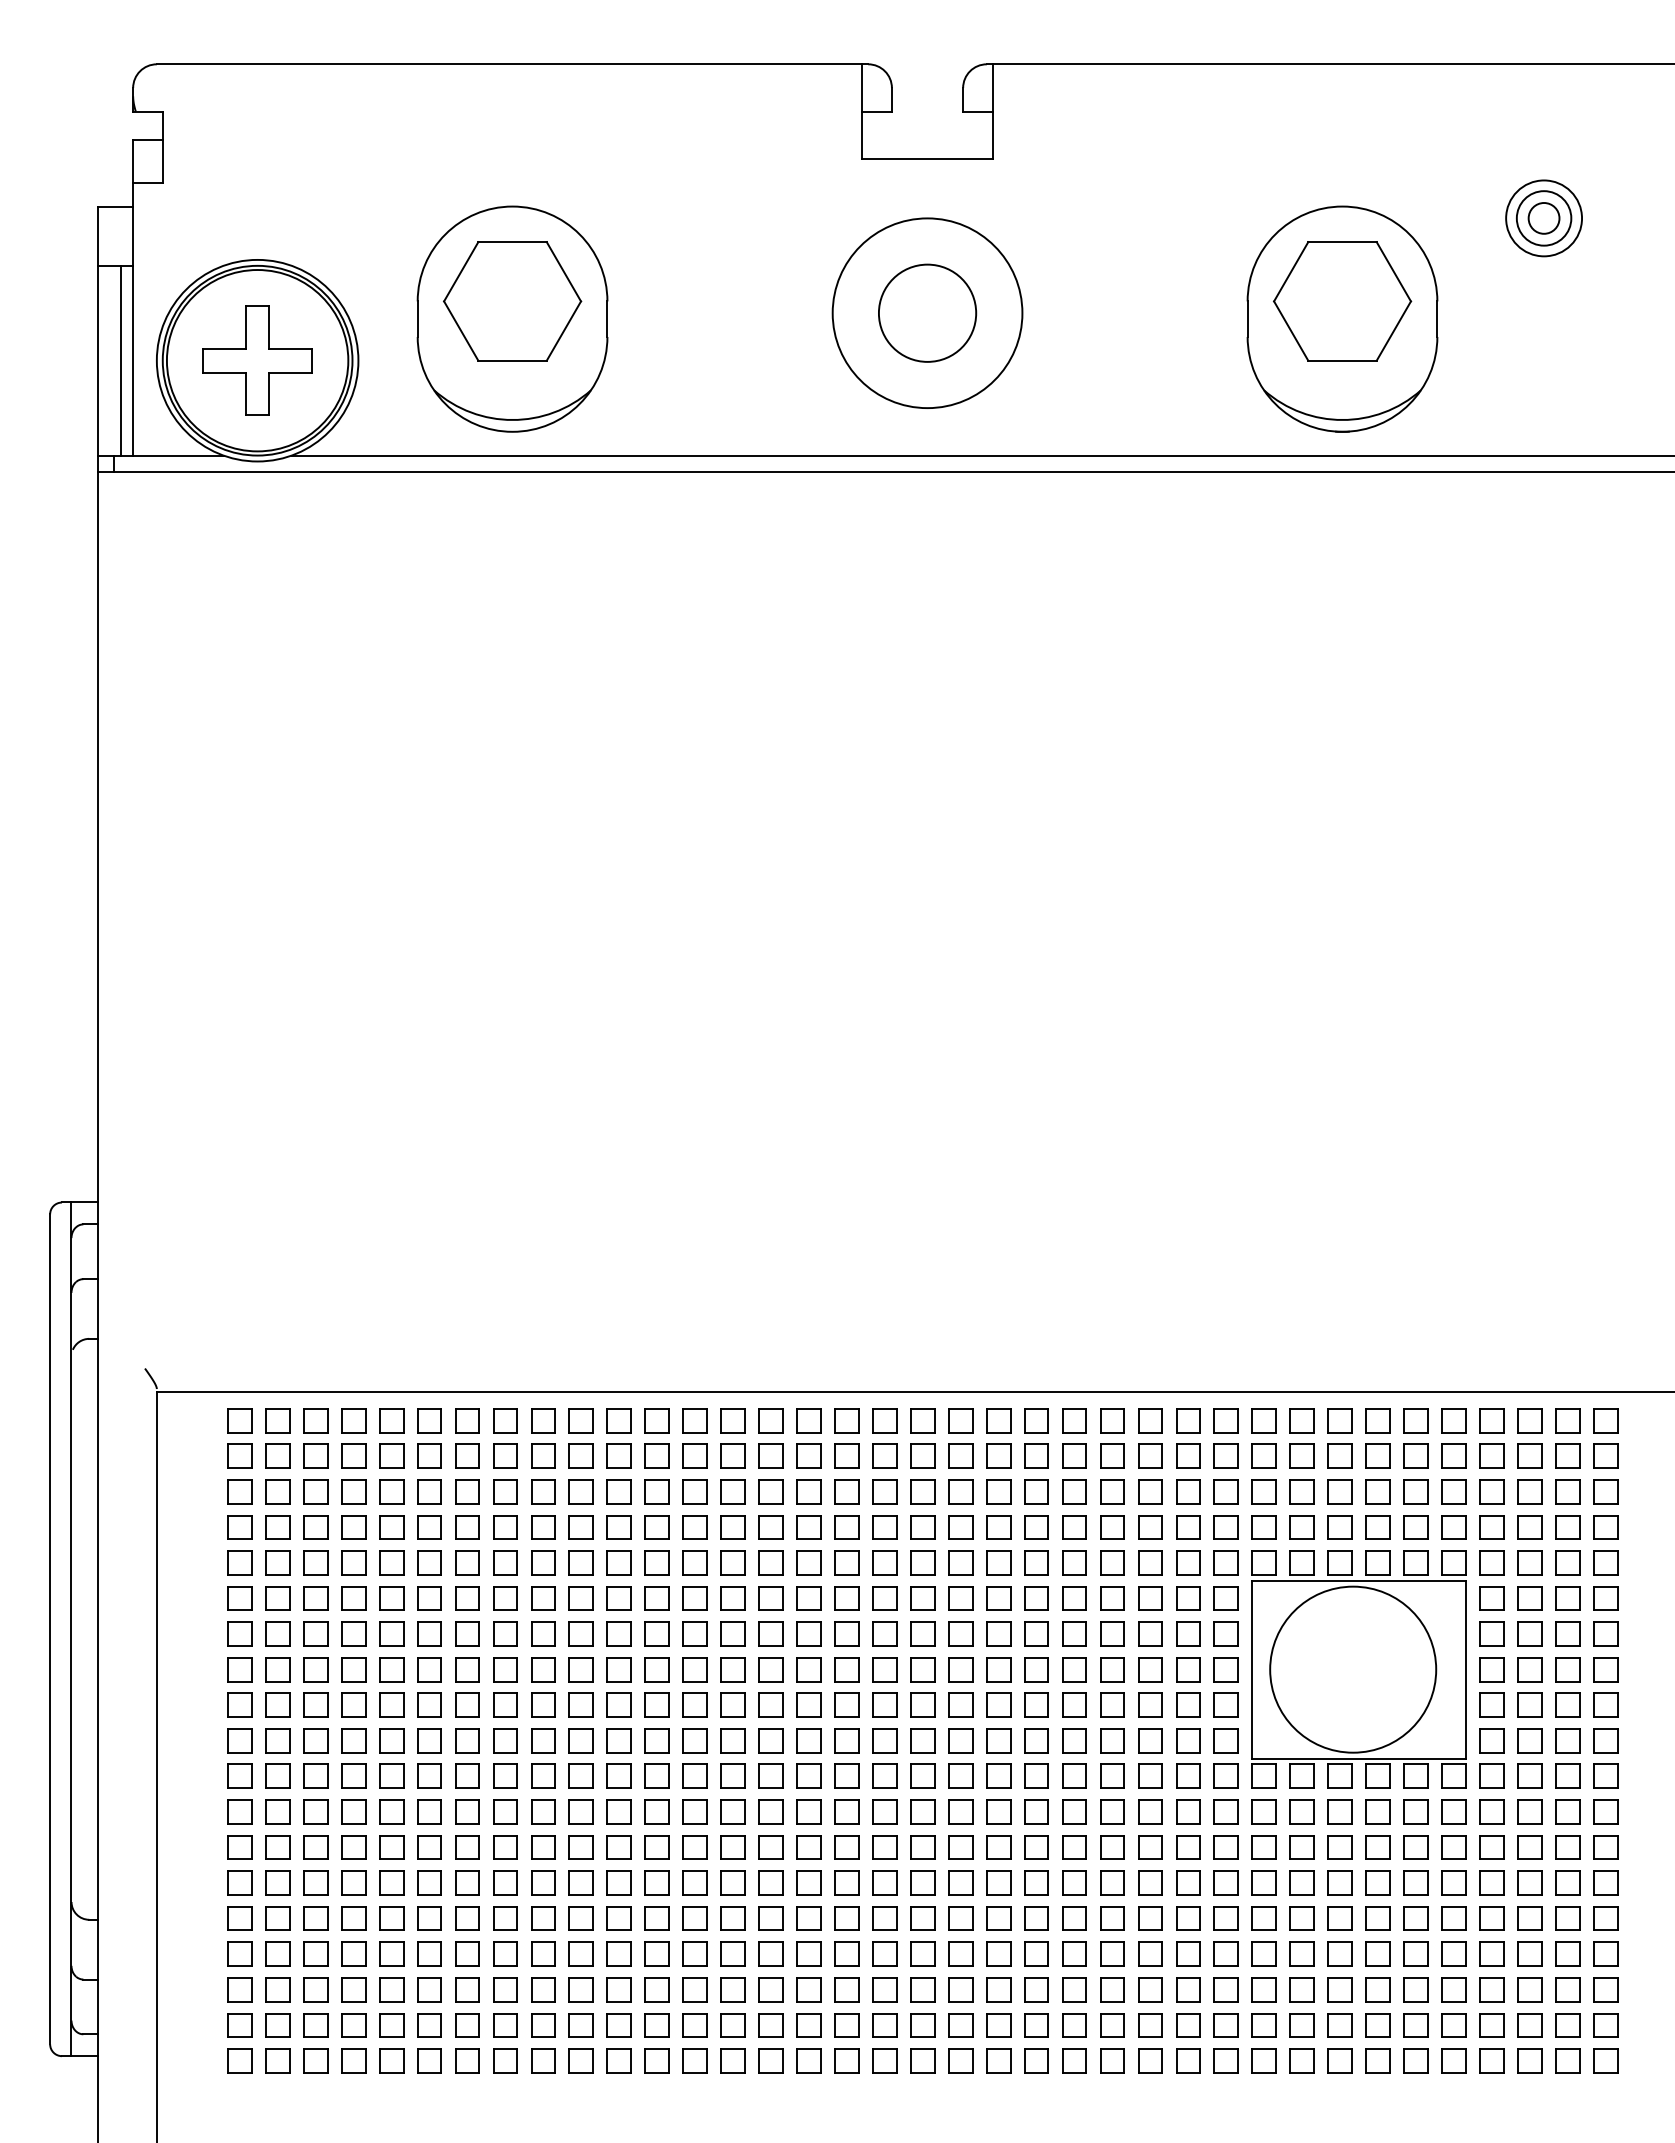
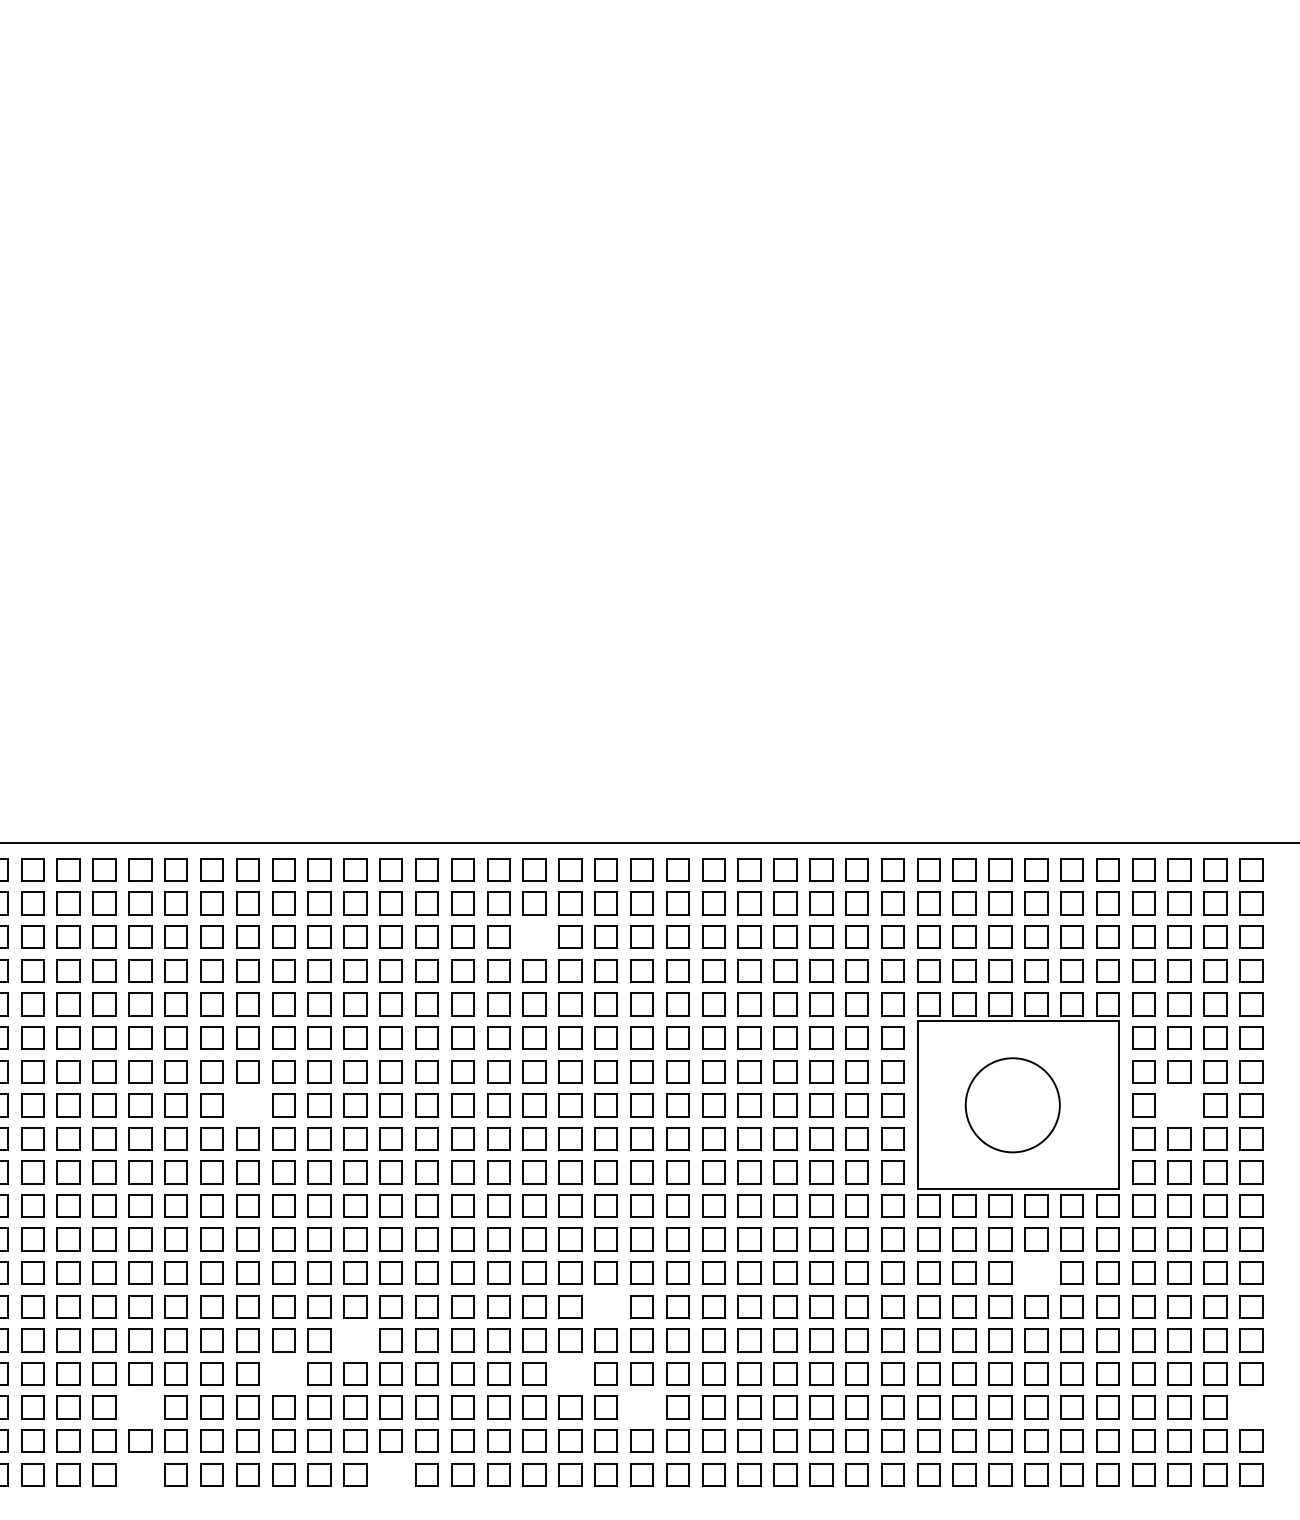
part: (846, 1491) -> (534, 937), removed
part: (543, 1669) -> (247, 1105), removed
circle: (1353, 1669) -> (1013, 1105), size x0.6
part: (1529, 1669) -> (1179, 1105), removed
part: (1377, 1847) -> (1035, 1273), removed
part: (922, 1882) -> (605, 1306), removed
part: (656, 1918) -> (354, 1340), removed
part: (580, 1953) -> (282, 1373), removed
part: (884, 1953) -> (570, 1373), removed
part: (429, 1989) -> (140, 1407), removed
part: (960, 1989) -> (641, 1407), removed
part: (1605, 1989) -> (1251, 1407), removed
part: (429, 2060) -> (140, 1474), removed
part: (694, 2060) -> (390, 1474), removed

